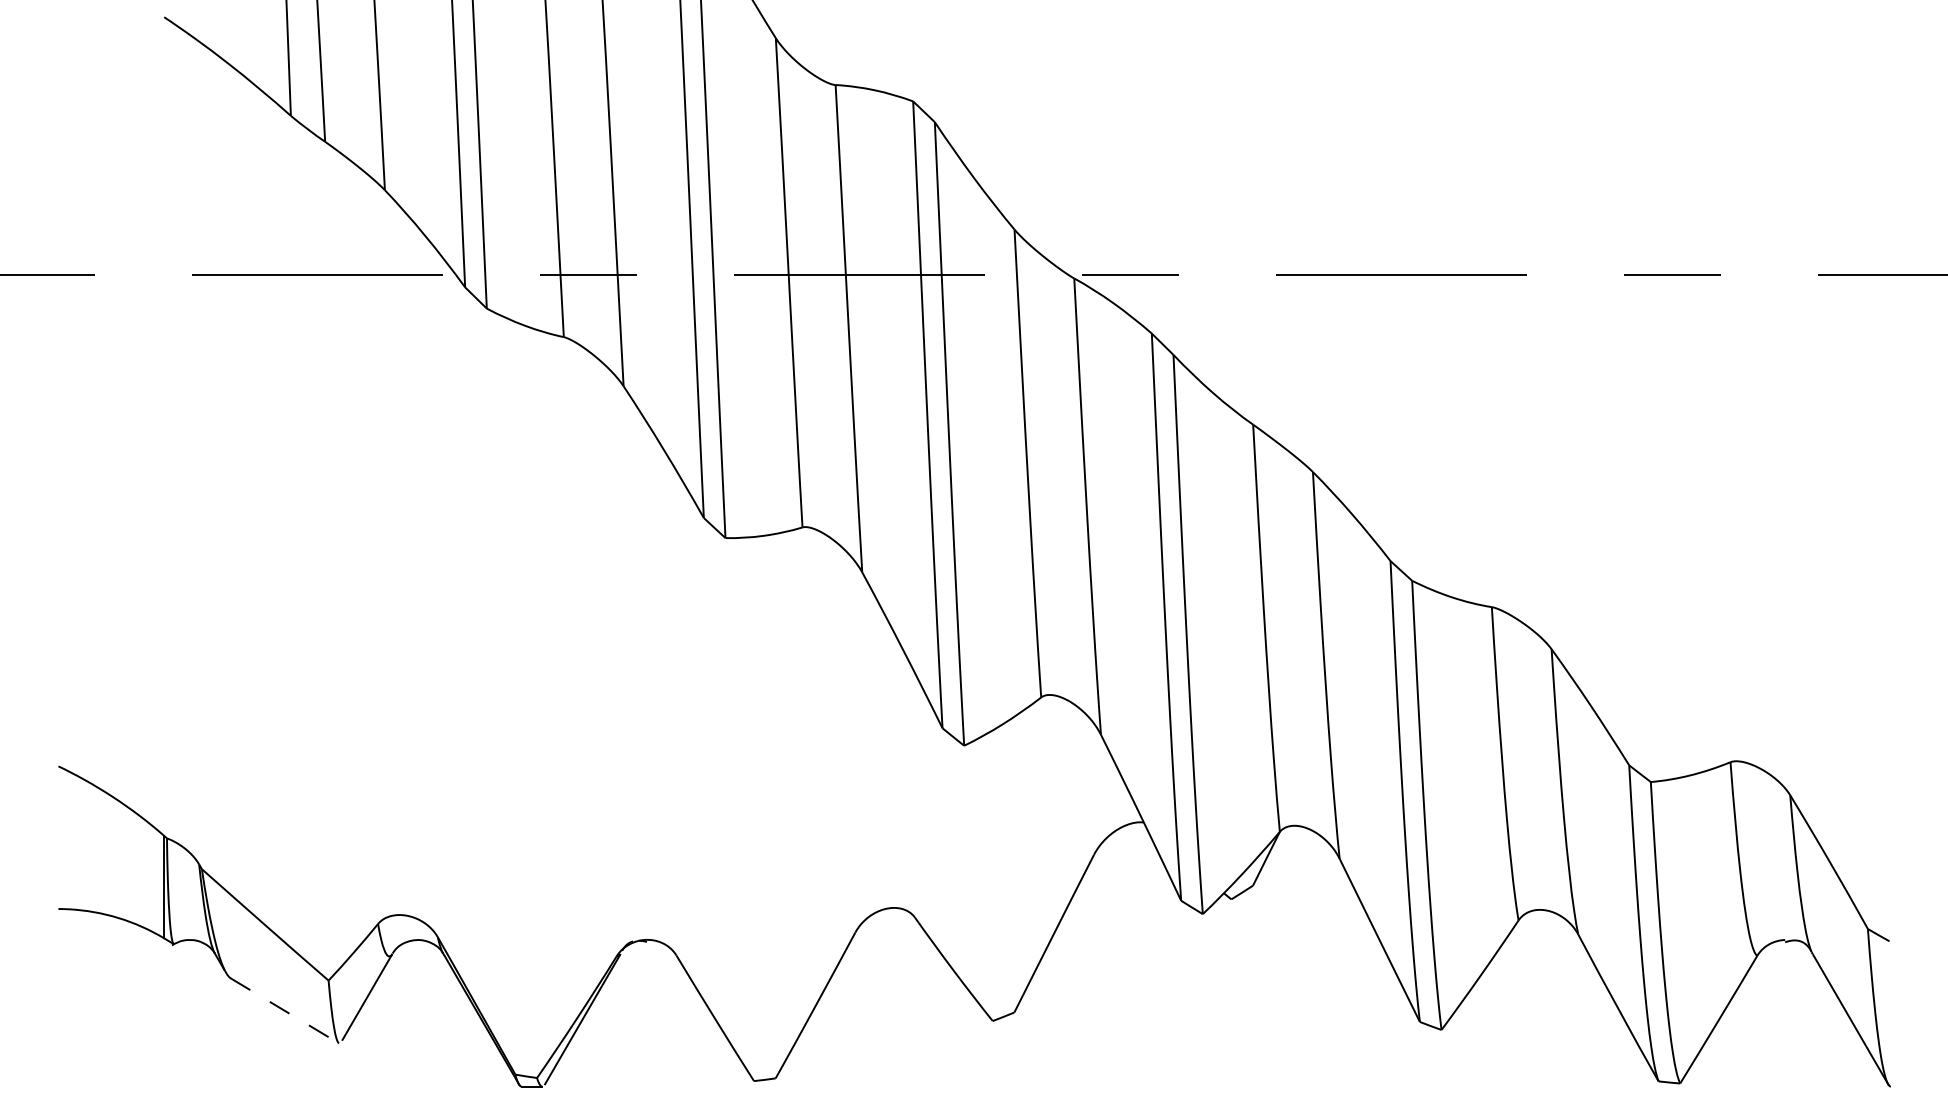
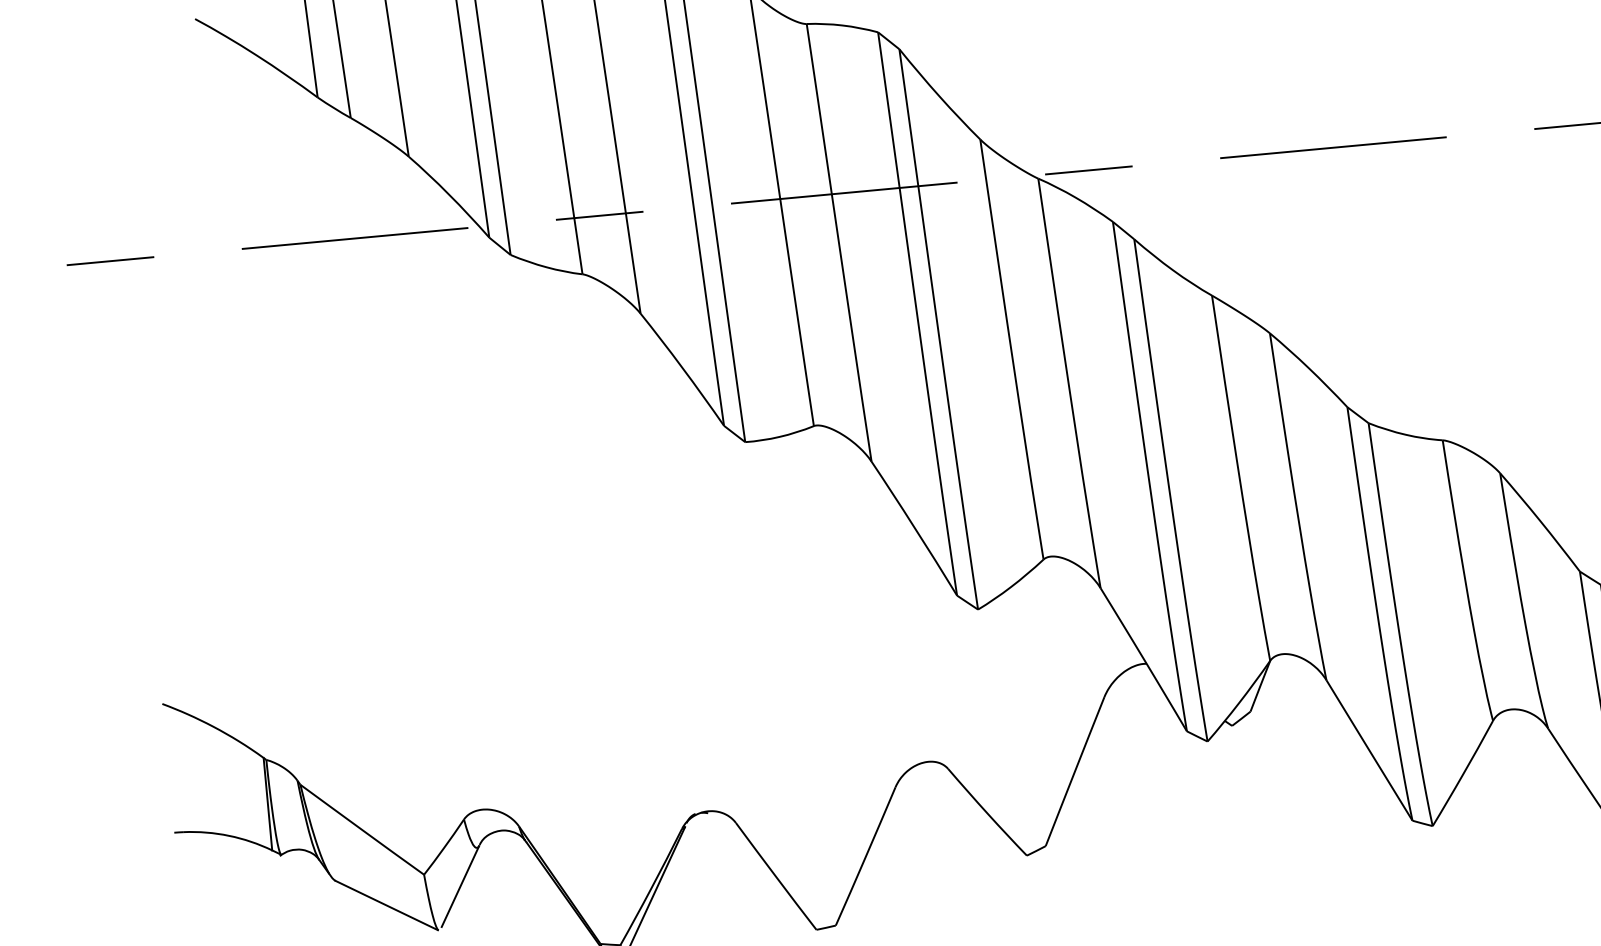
line: (284, 1010) -> (386, 905), dashed -> solid

